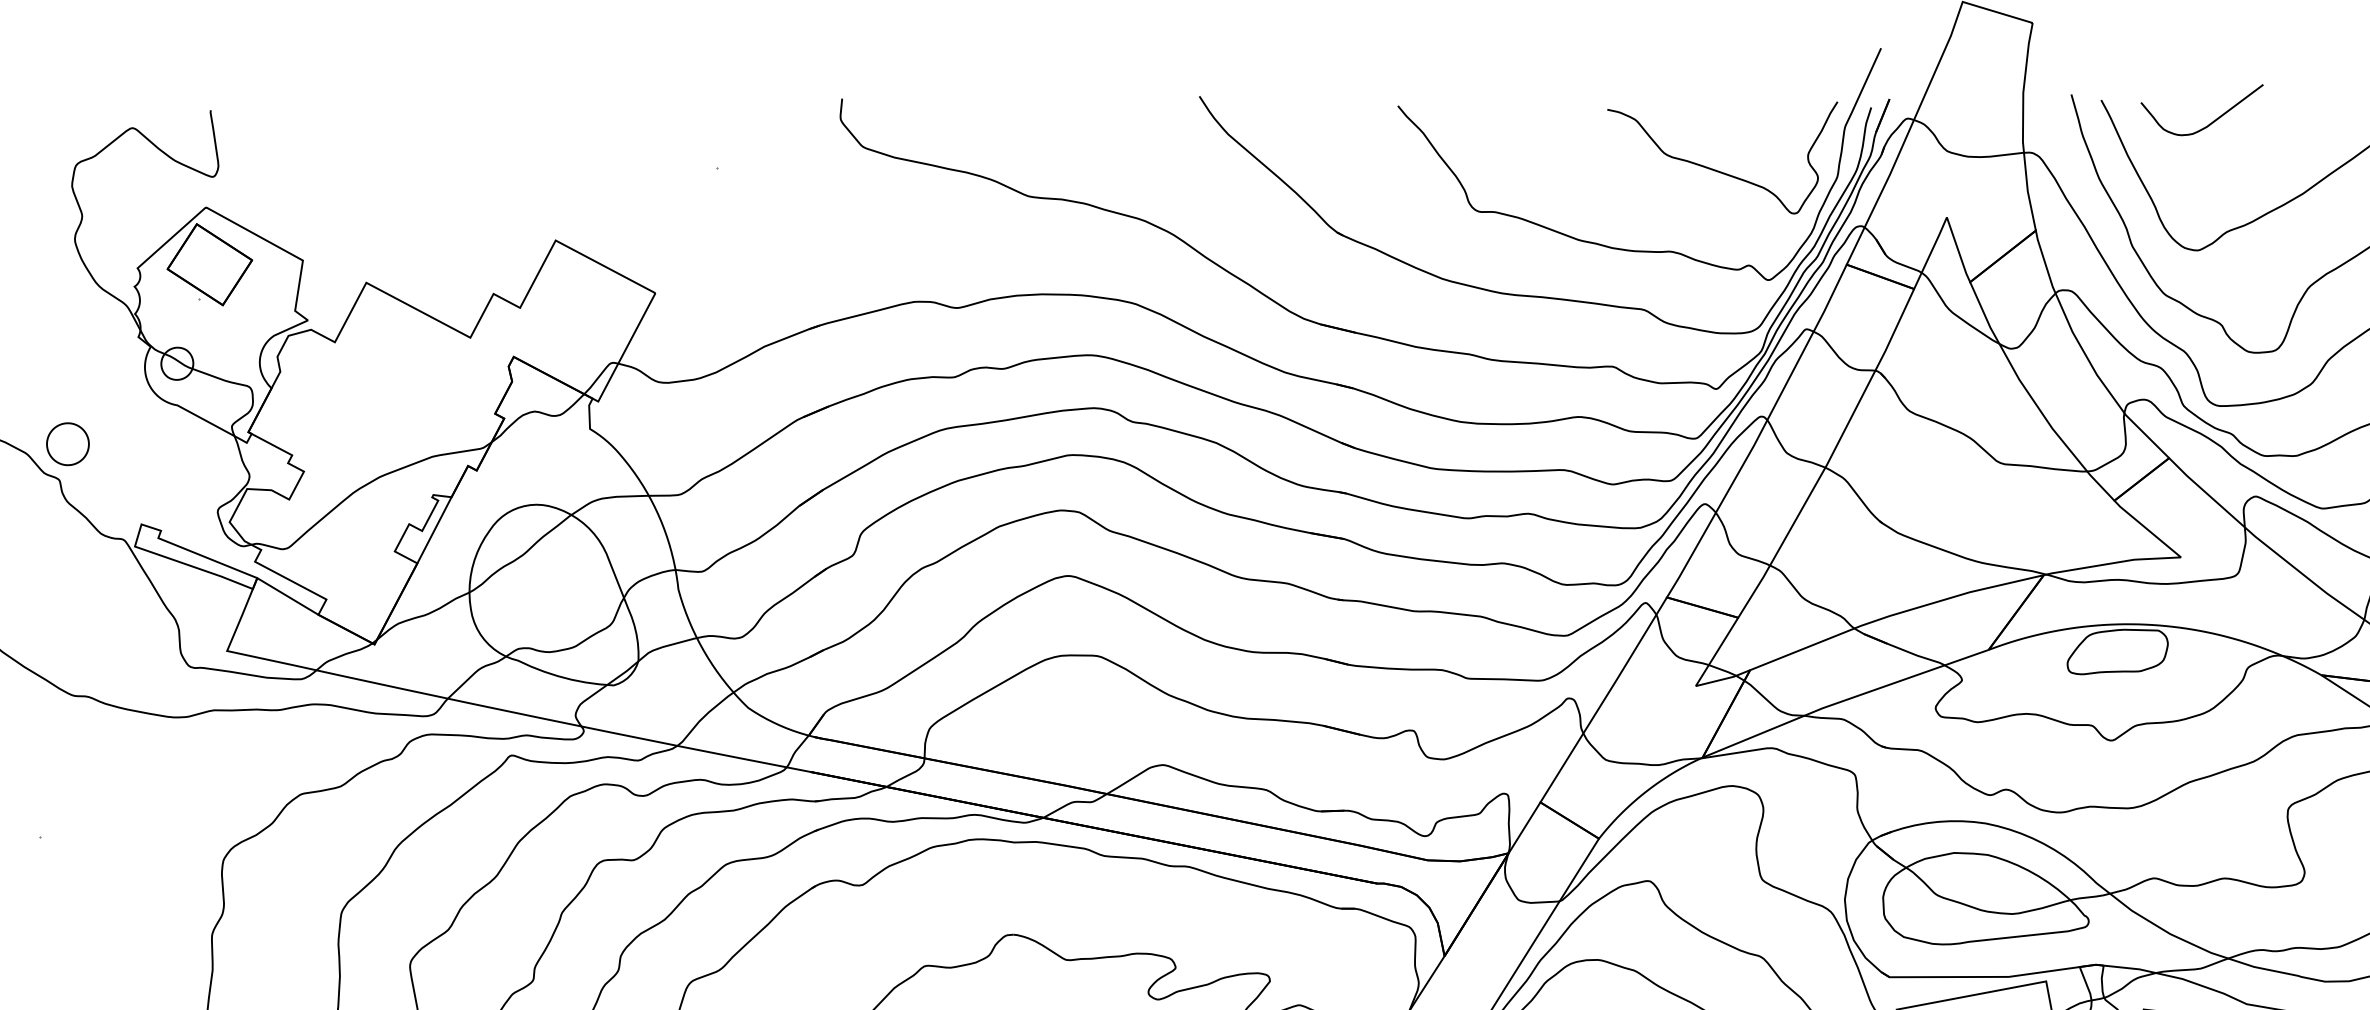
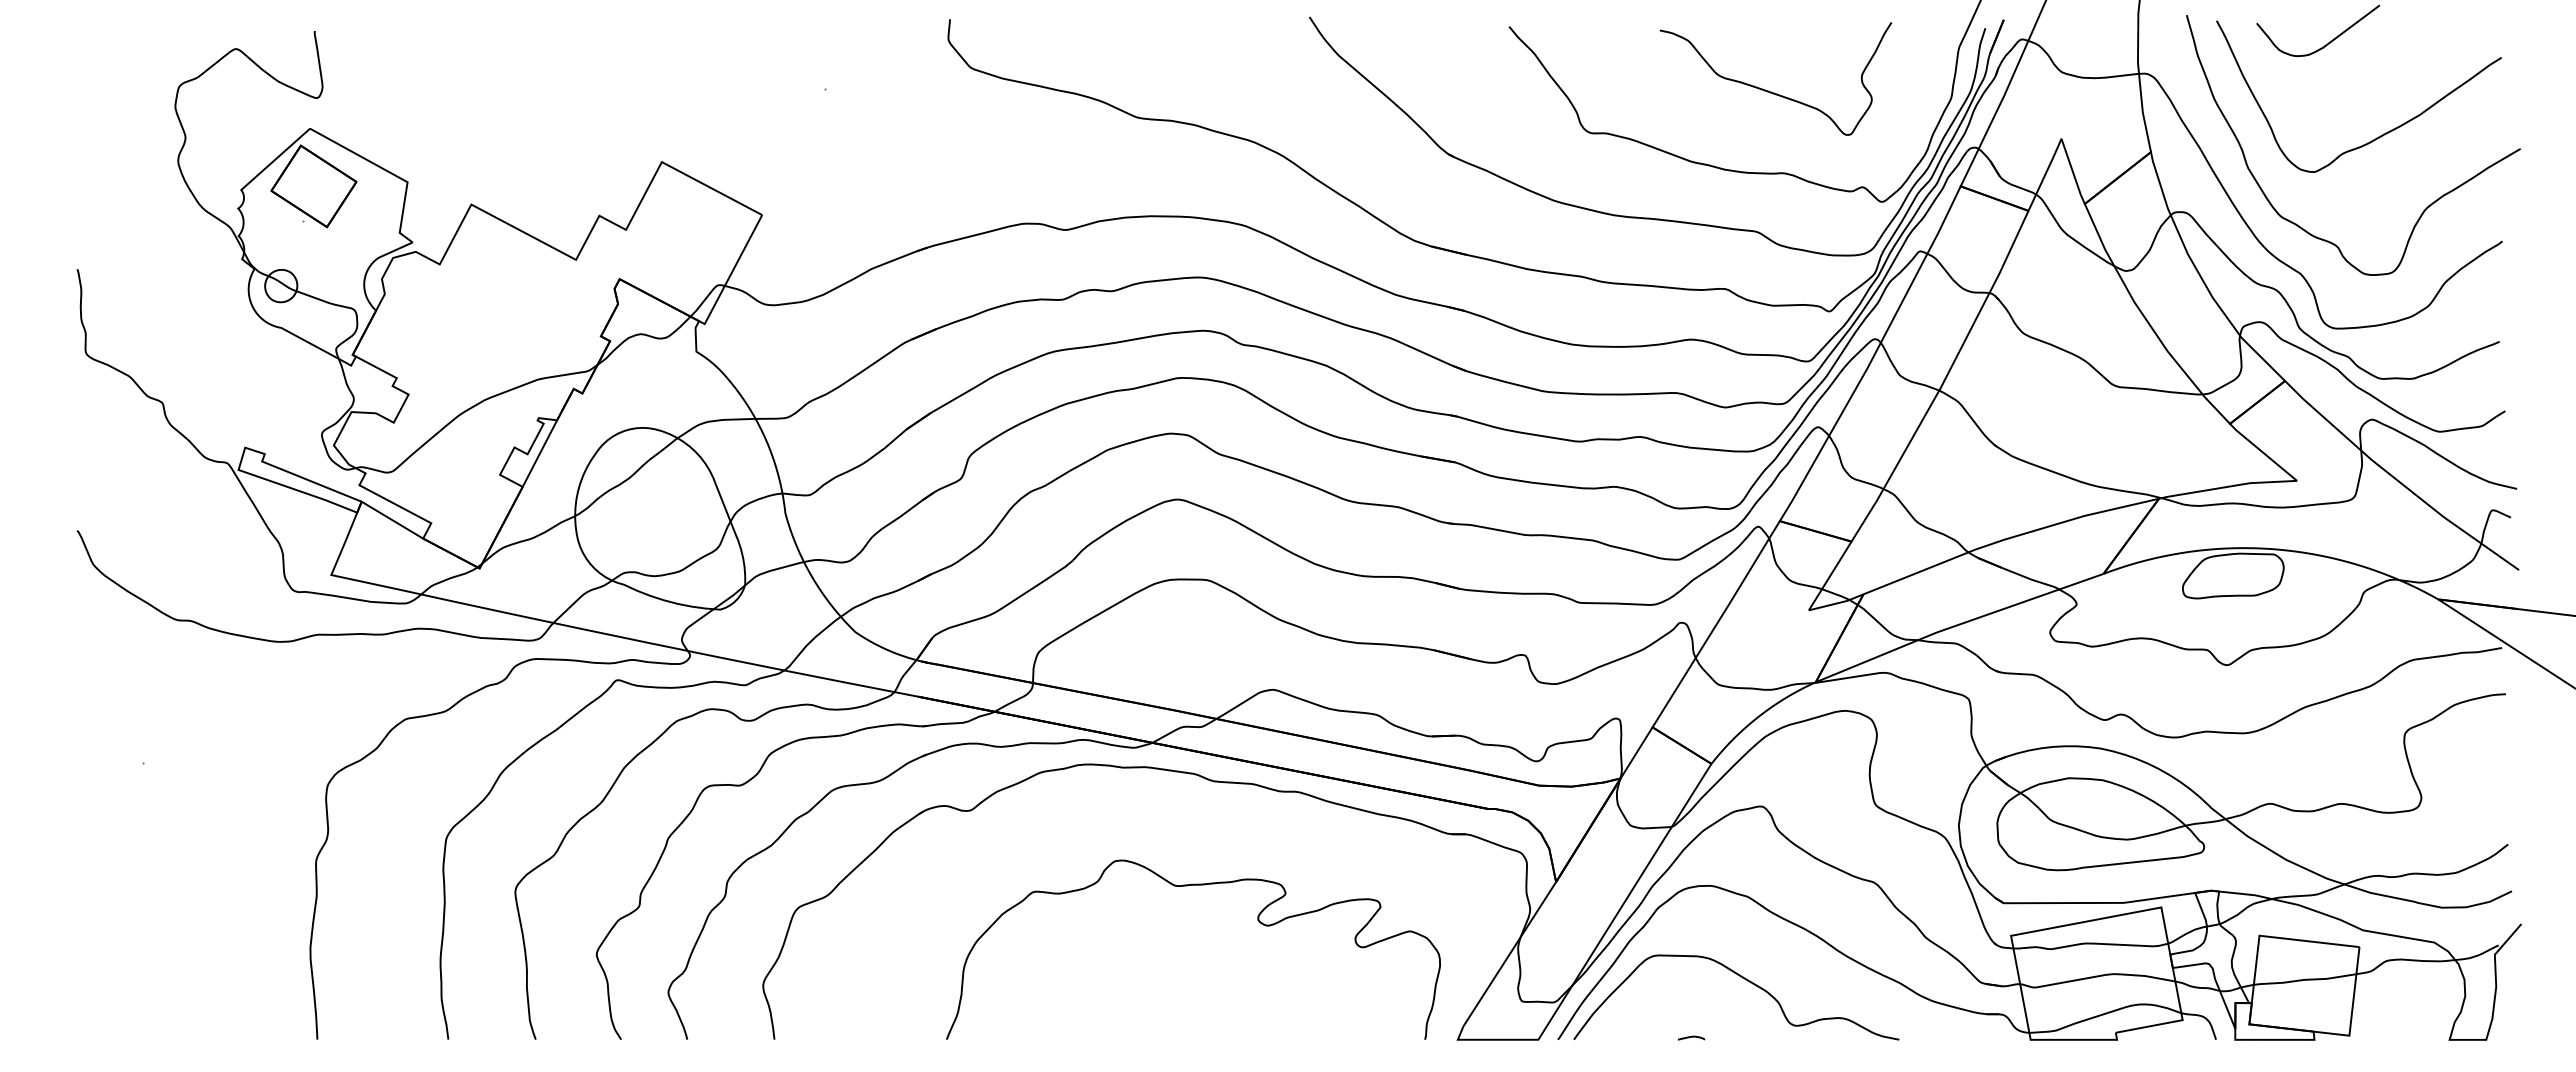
curve: (1718, 170) -> (1771, 91), moved
part: (68, 443) -> (171, 366), removed

